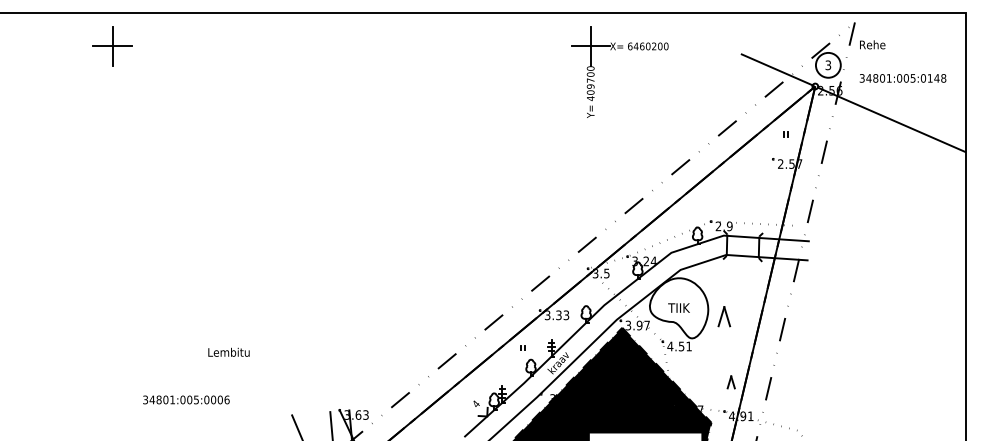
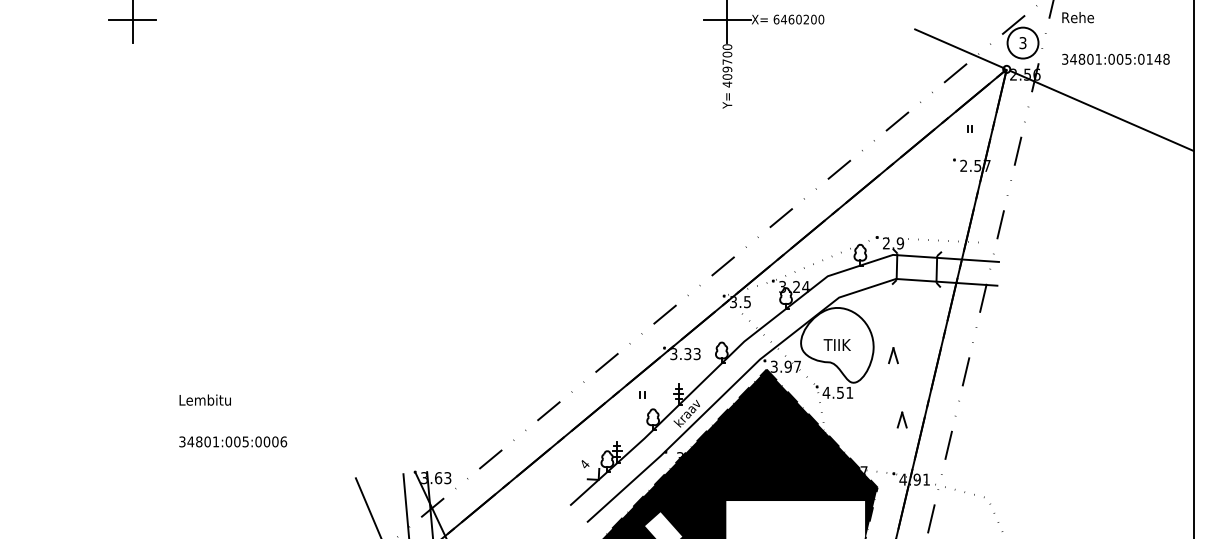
part: (723, 316) -> (892, 355), size x0.62
text: (228, 351) -> (204, 399), moved
part: (730, 382) -> (901, 420), moved
text: (186, 399) -> (233, 441), moved

